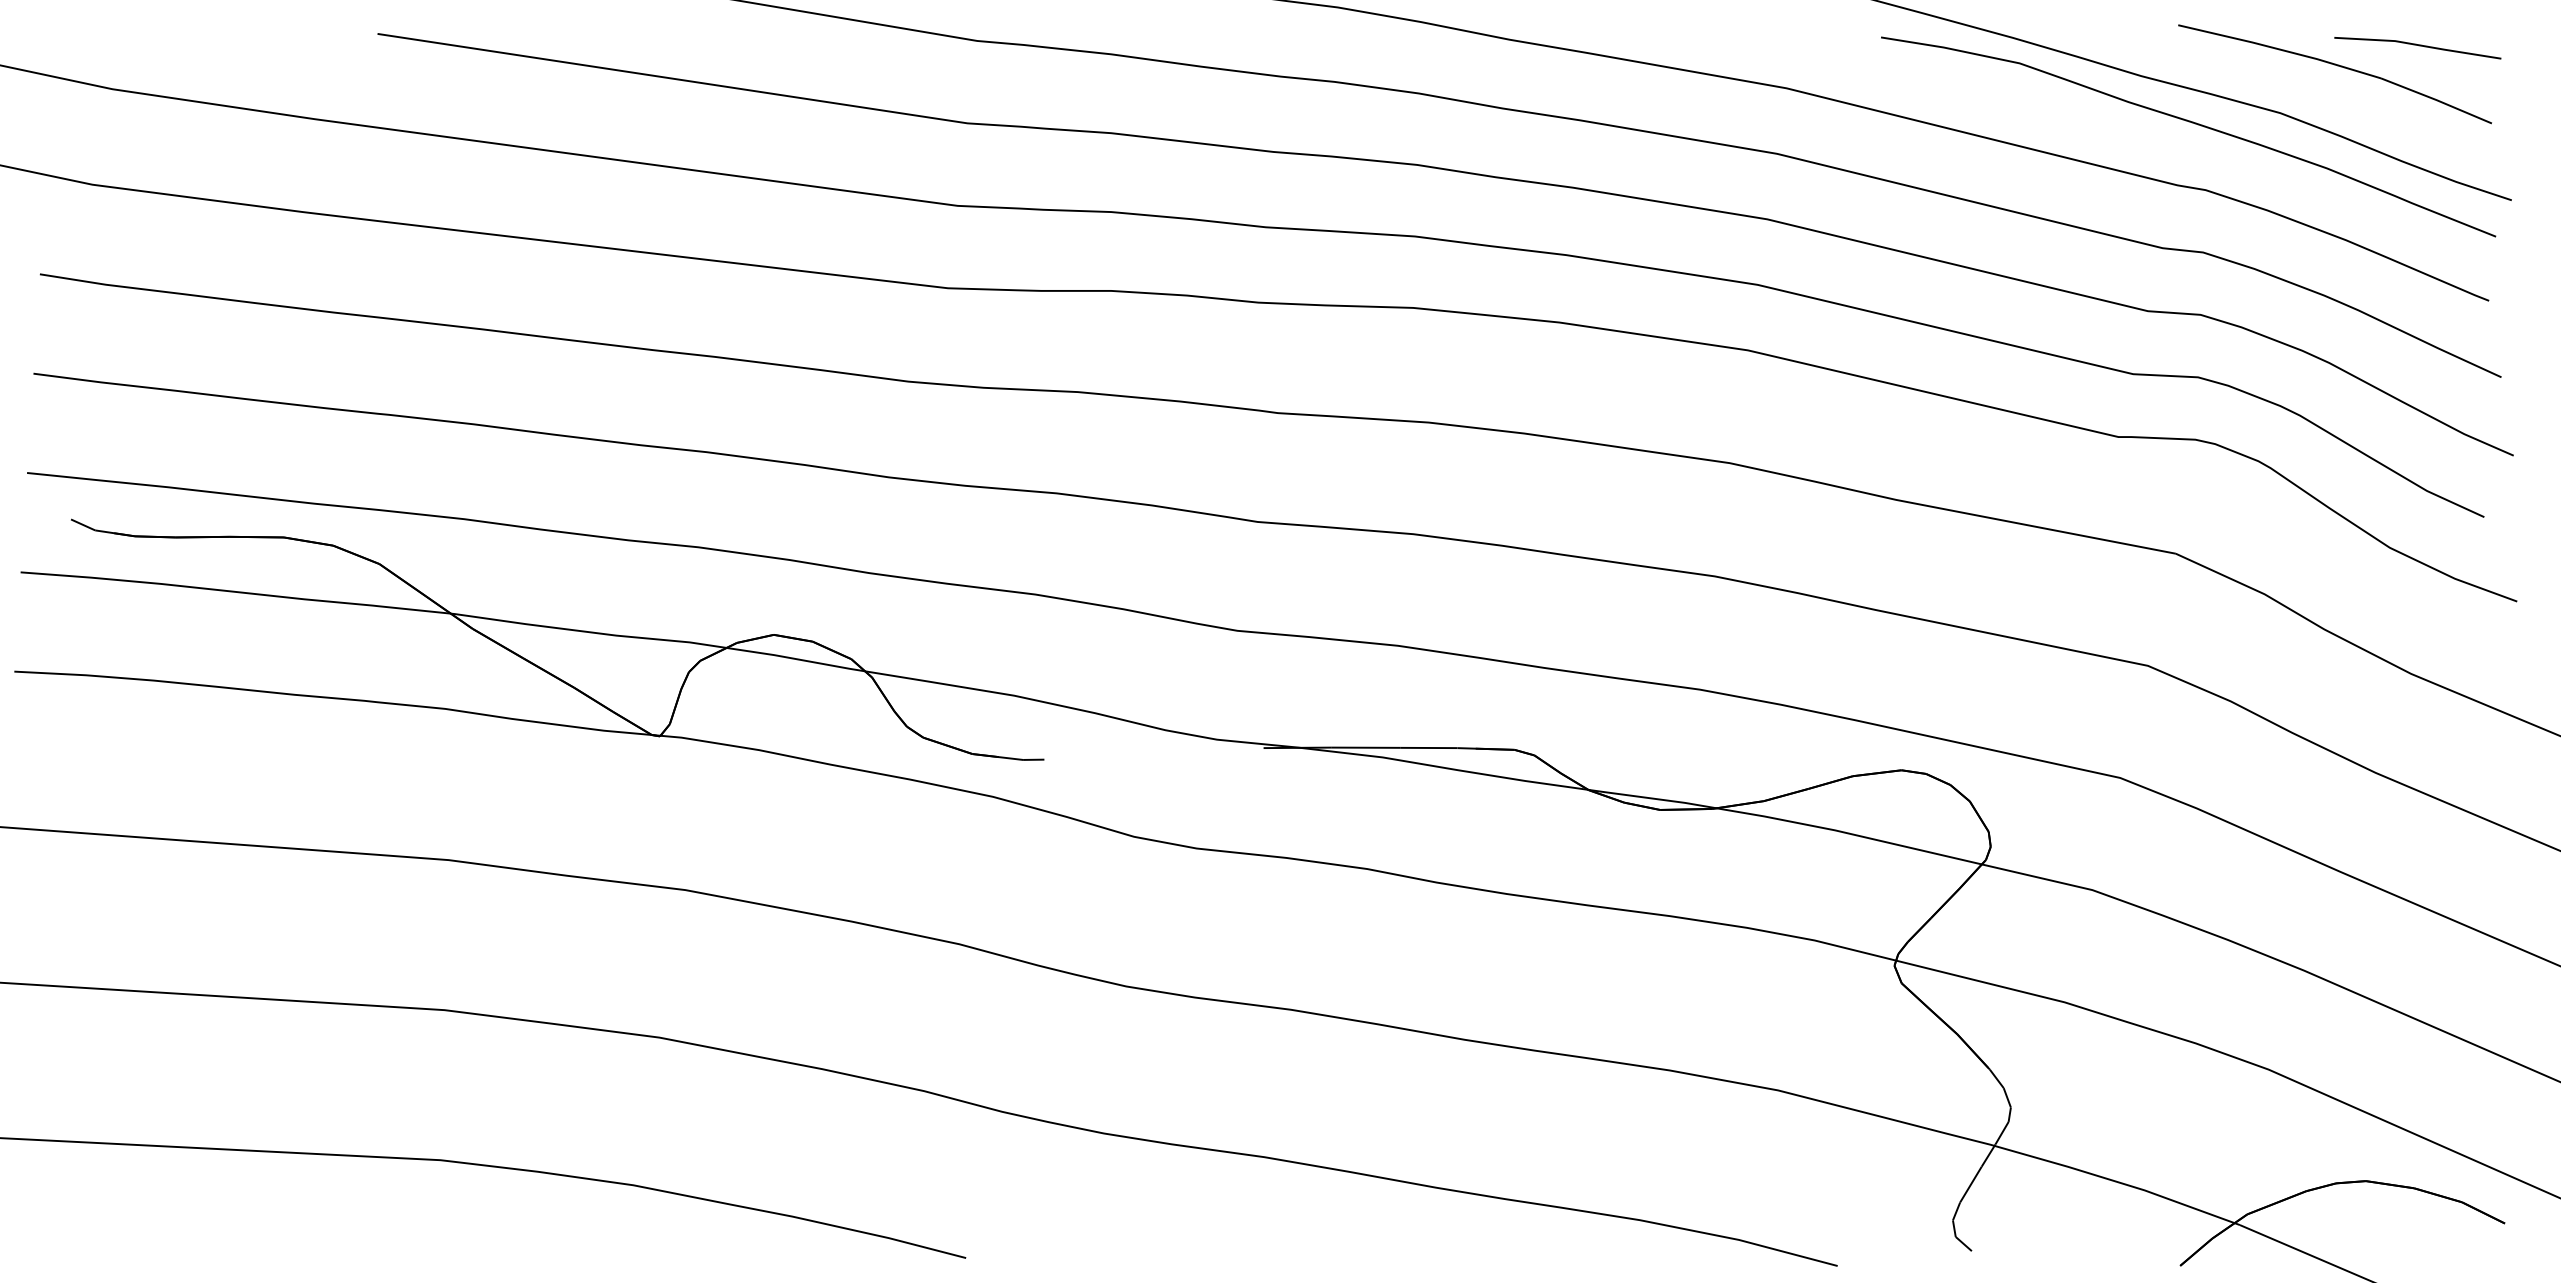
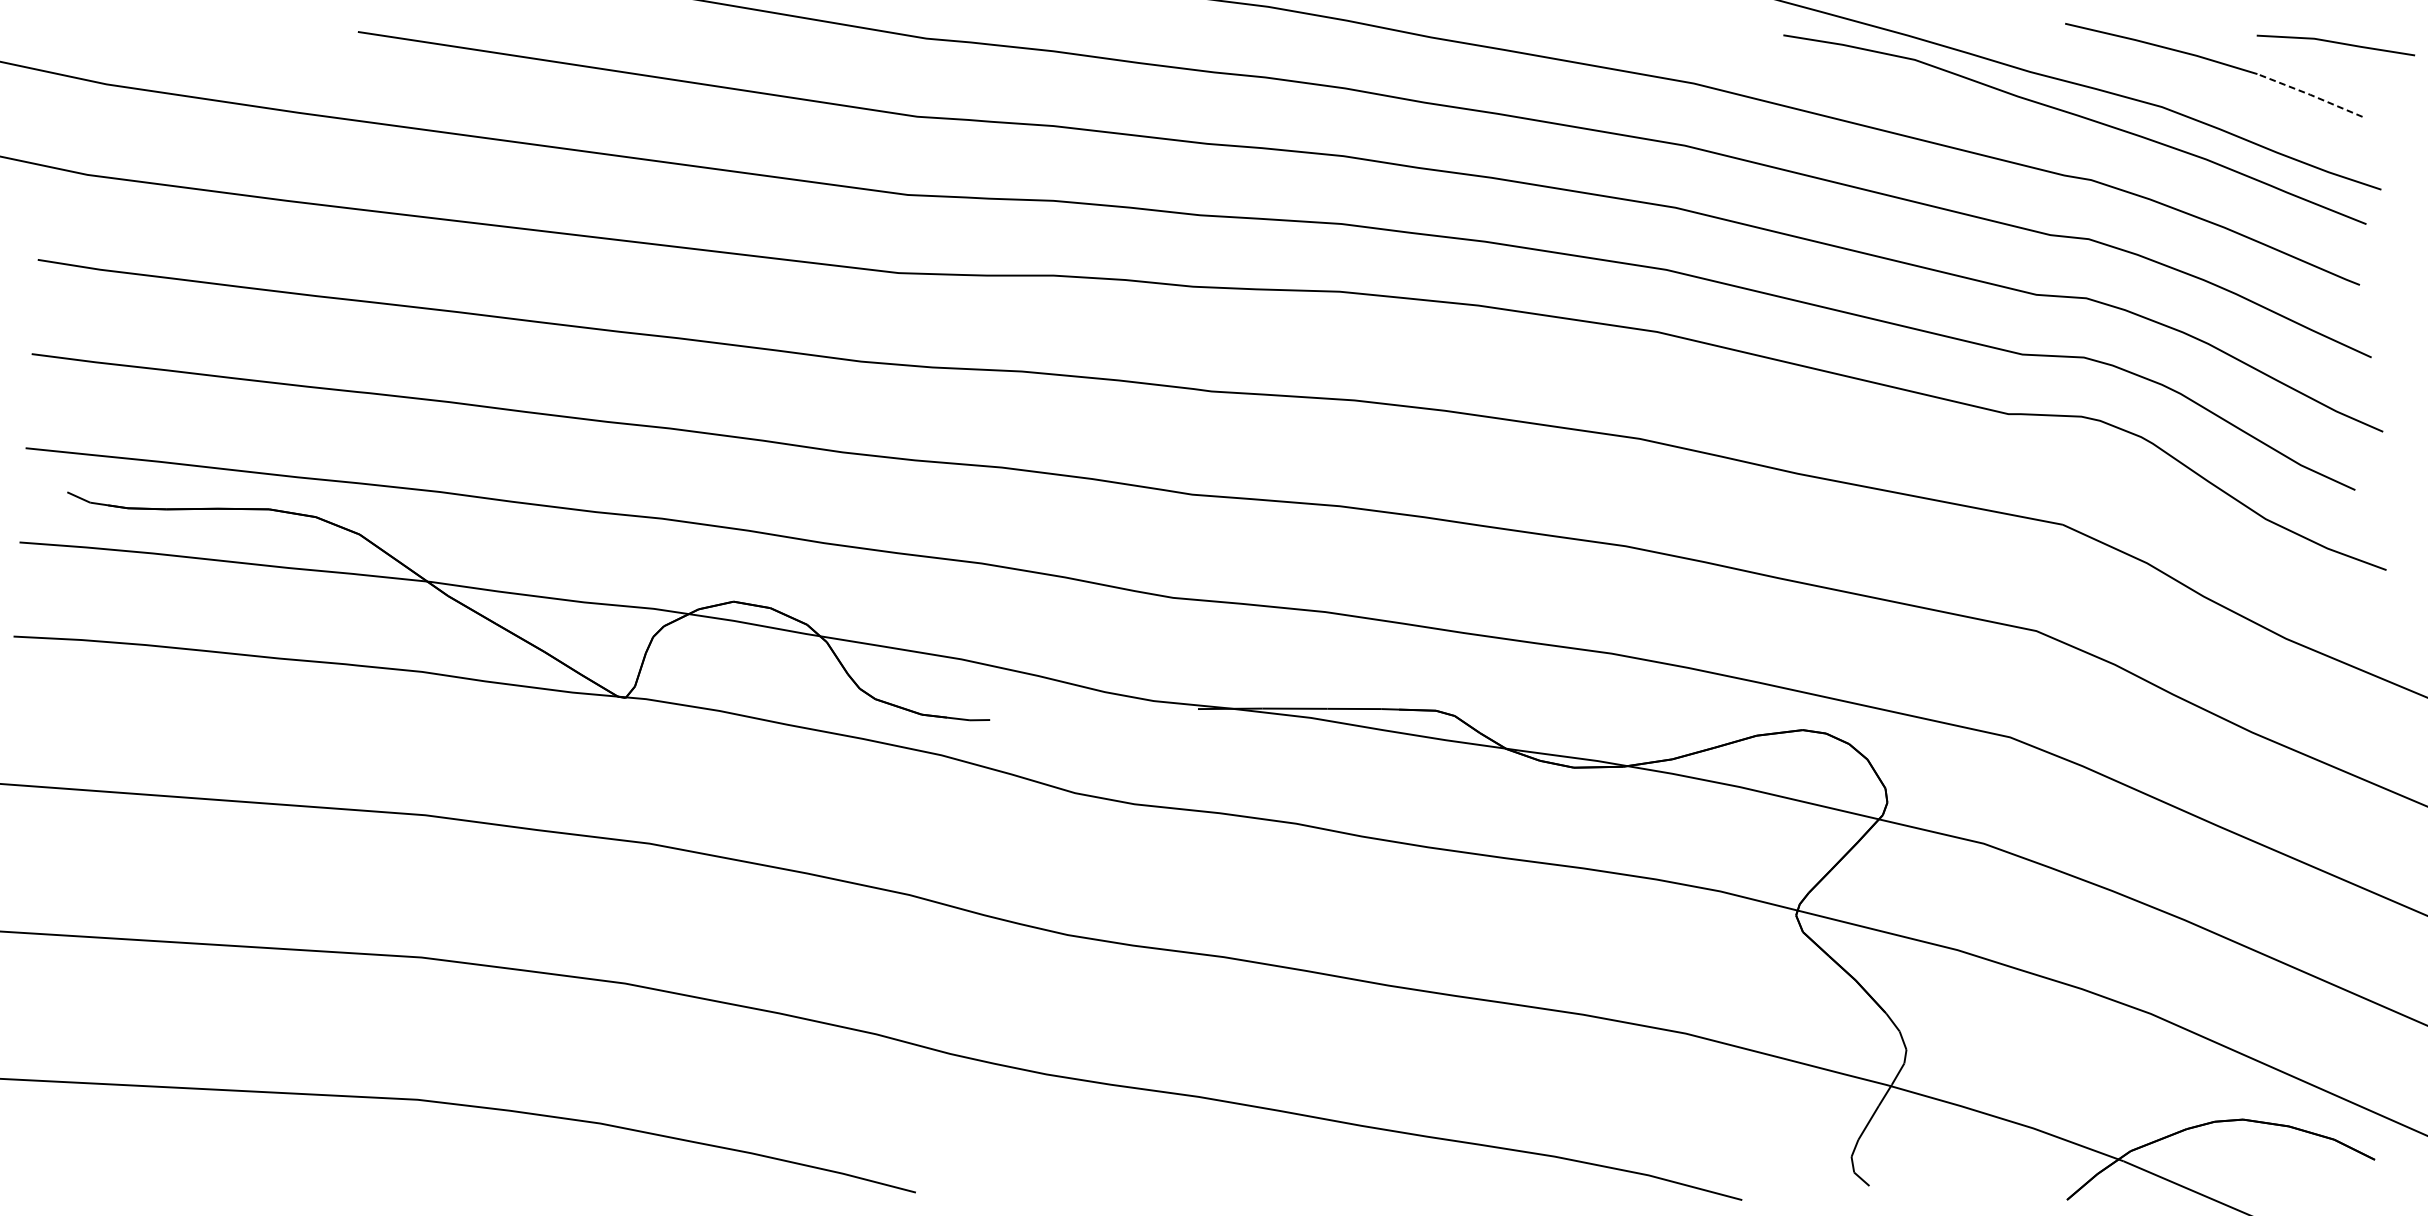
line: (2418, 46) -> (2336, 43), moved
line: (2436, 100) -> (2310, 95), solid -> dashed

